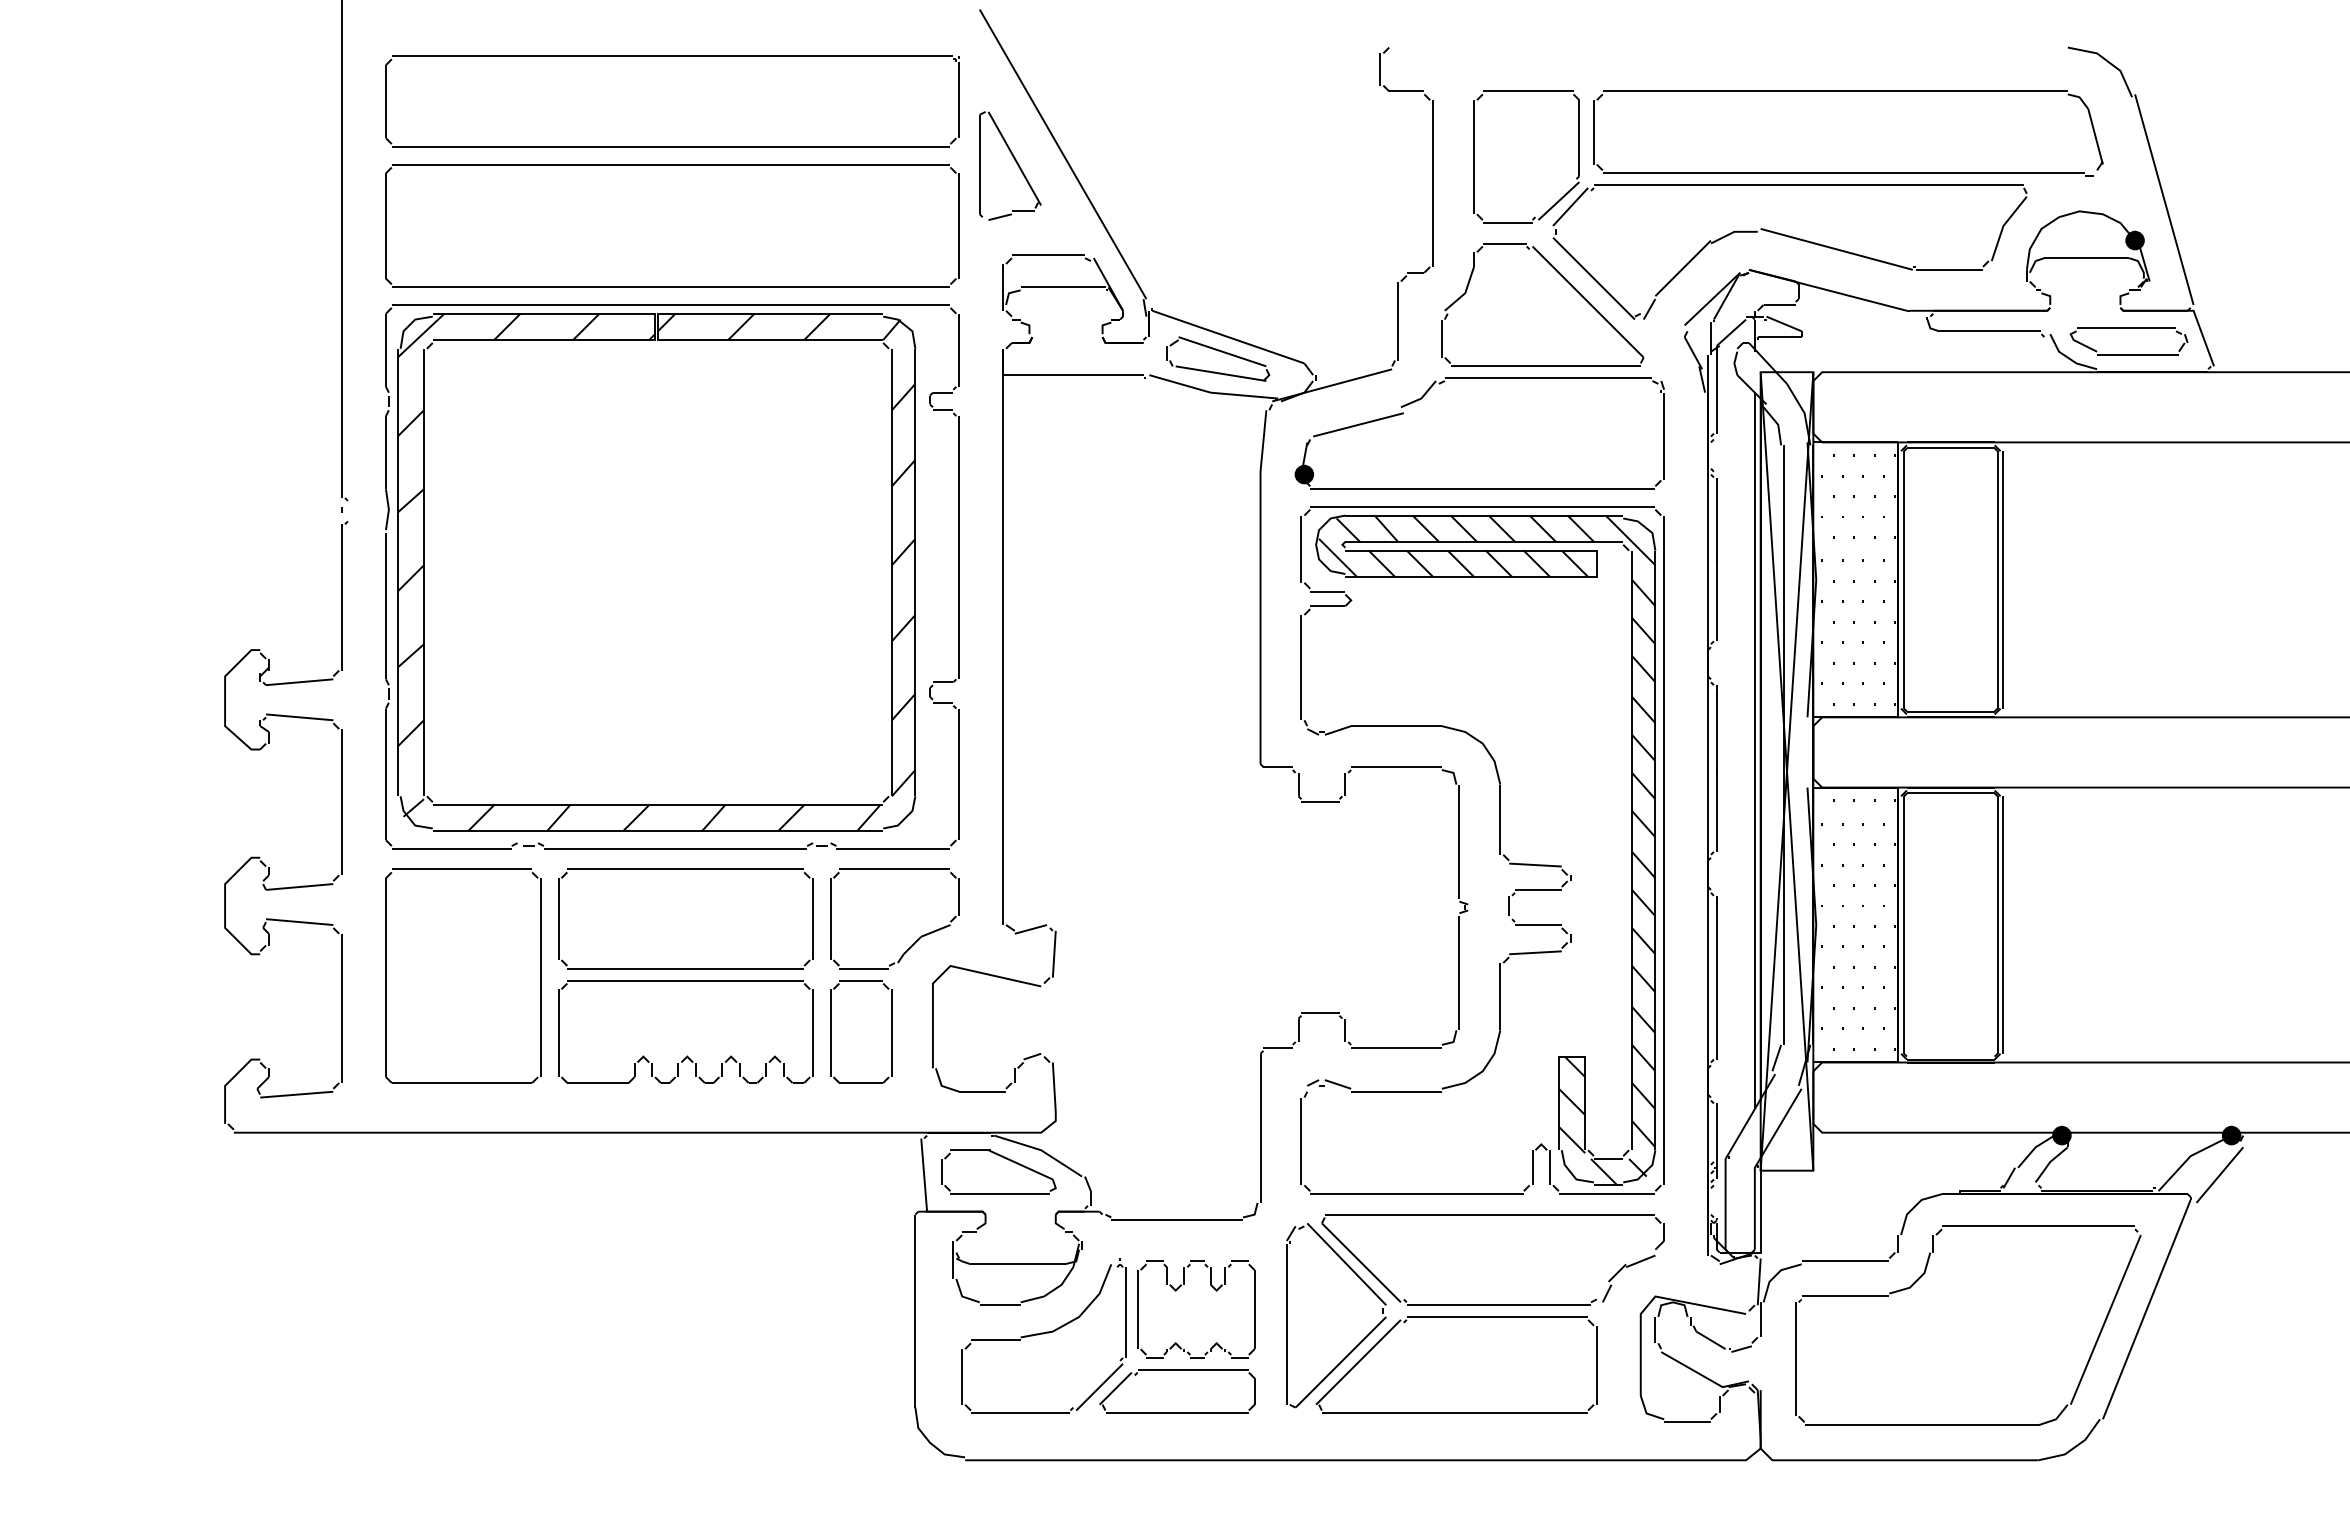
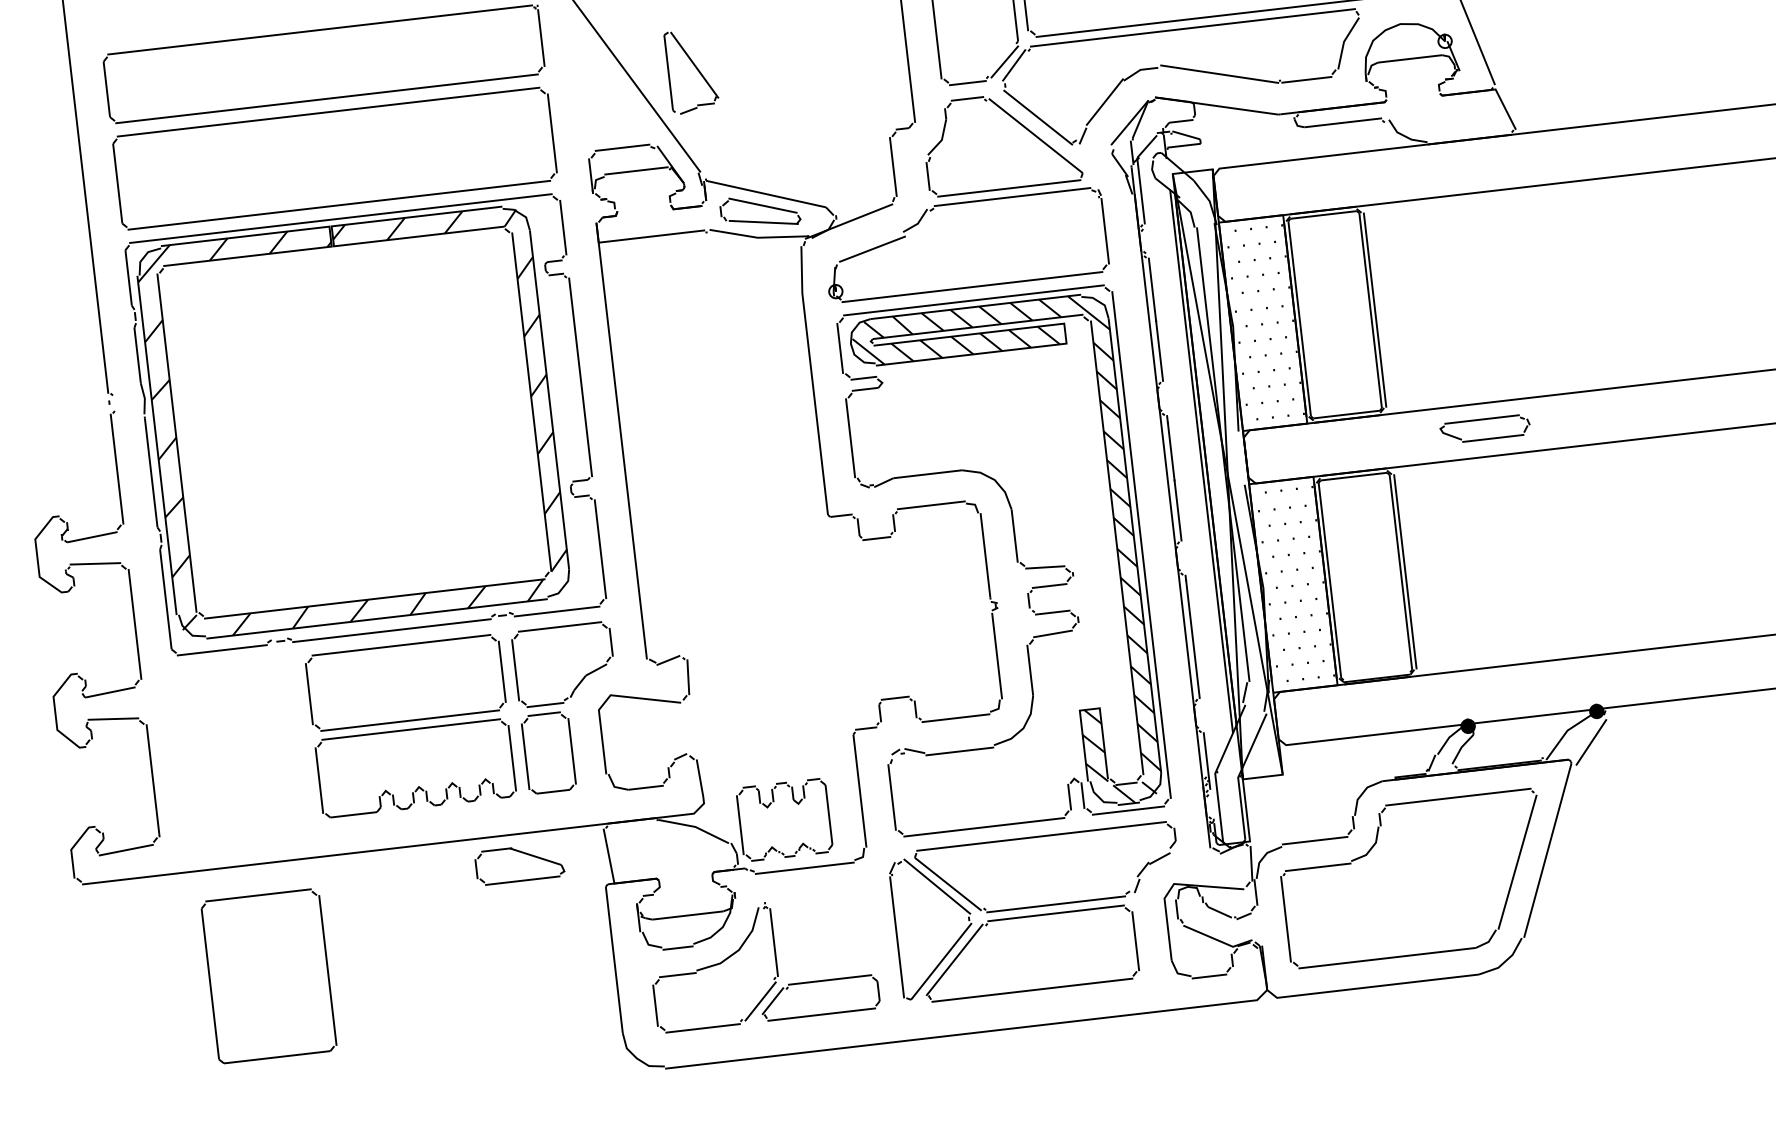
part: (1010, 165) -> (692, 70), moved
fill: (2134, 240) -> (1444, 41), removed
part: (2128, 328) -> (1483, 419), moved
fill: (1304, 474) -> (835, 291), removed
part: (386, 975) -> (210, 982), moved
part: (1003, 1158) -> (522, 853), moved
part: (1177, 1290) -> (768, 807), moved

